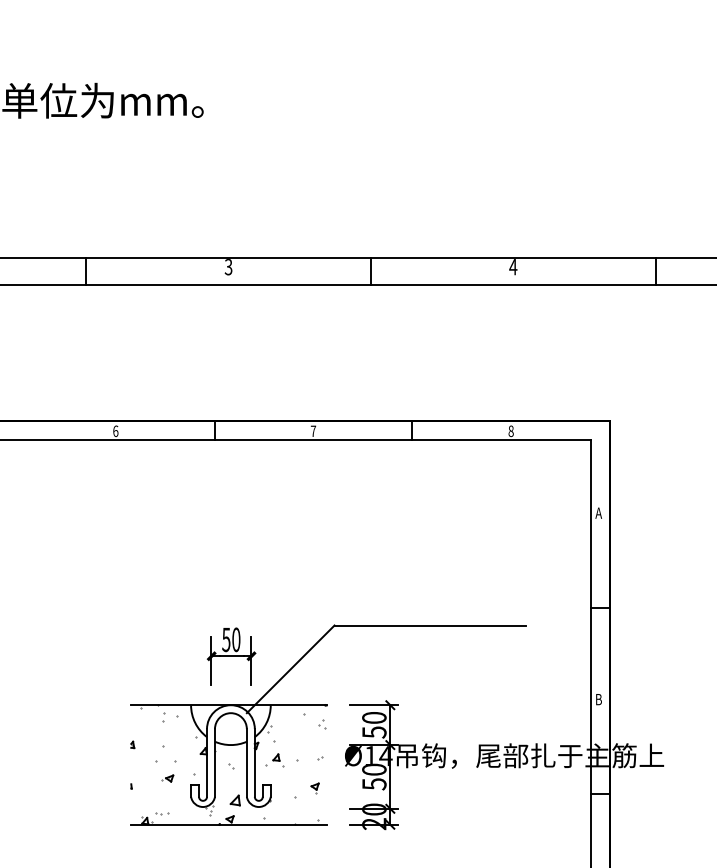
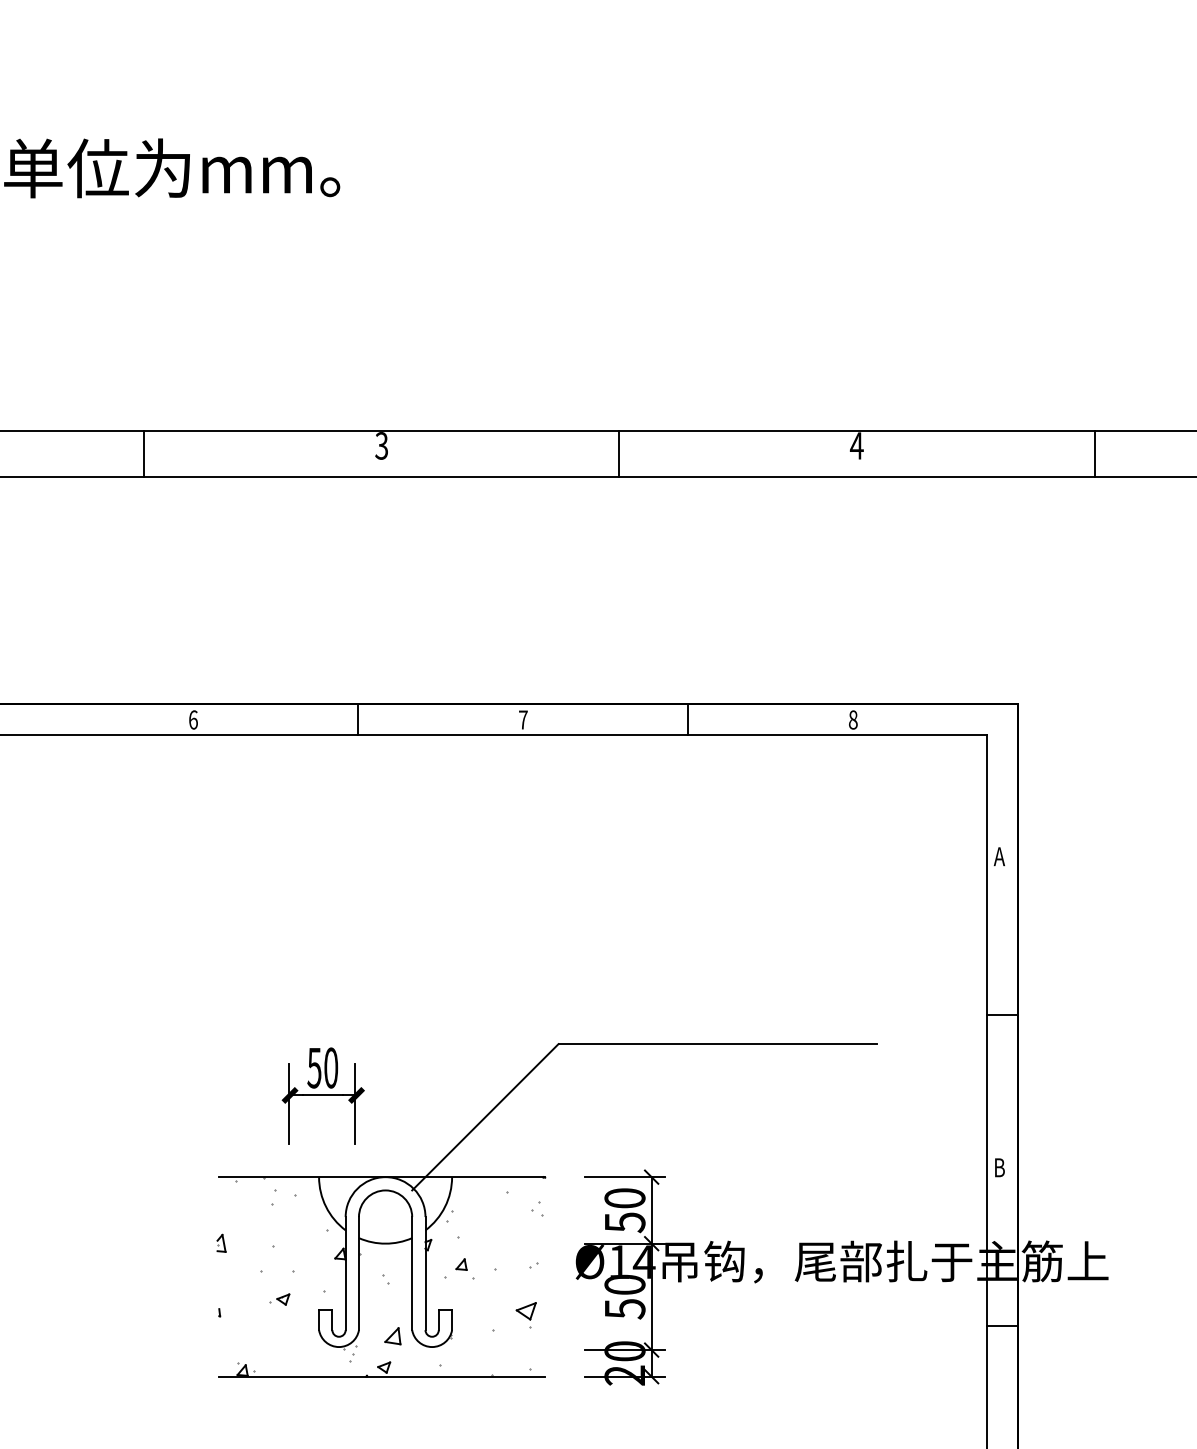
part: (231, 656) -> (323, 1095), moved
part: (132, 744) -> (221, 1242), size x1.6
part: (314, 788) -> (525, 1316), size x1.6
part: (162, 813) -> (271, 1357), removed

